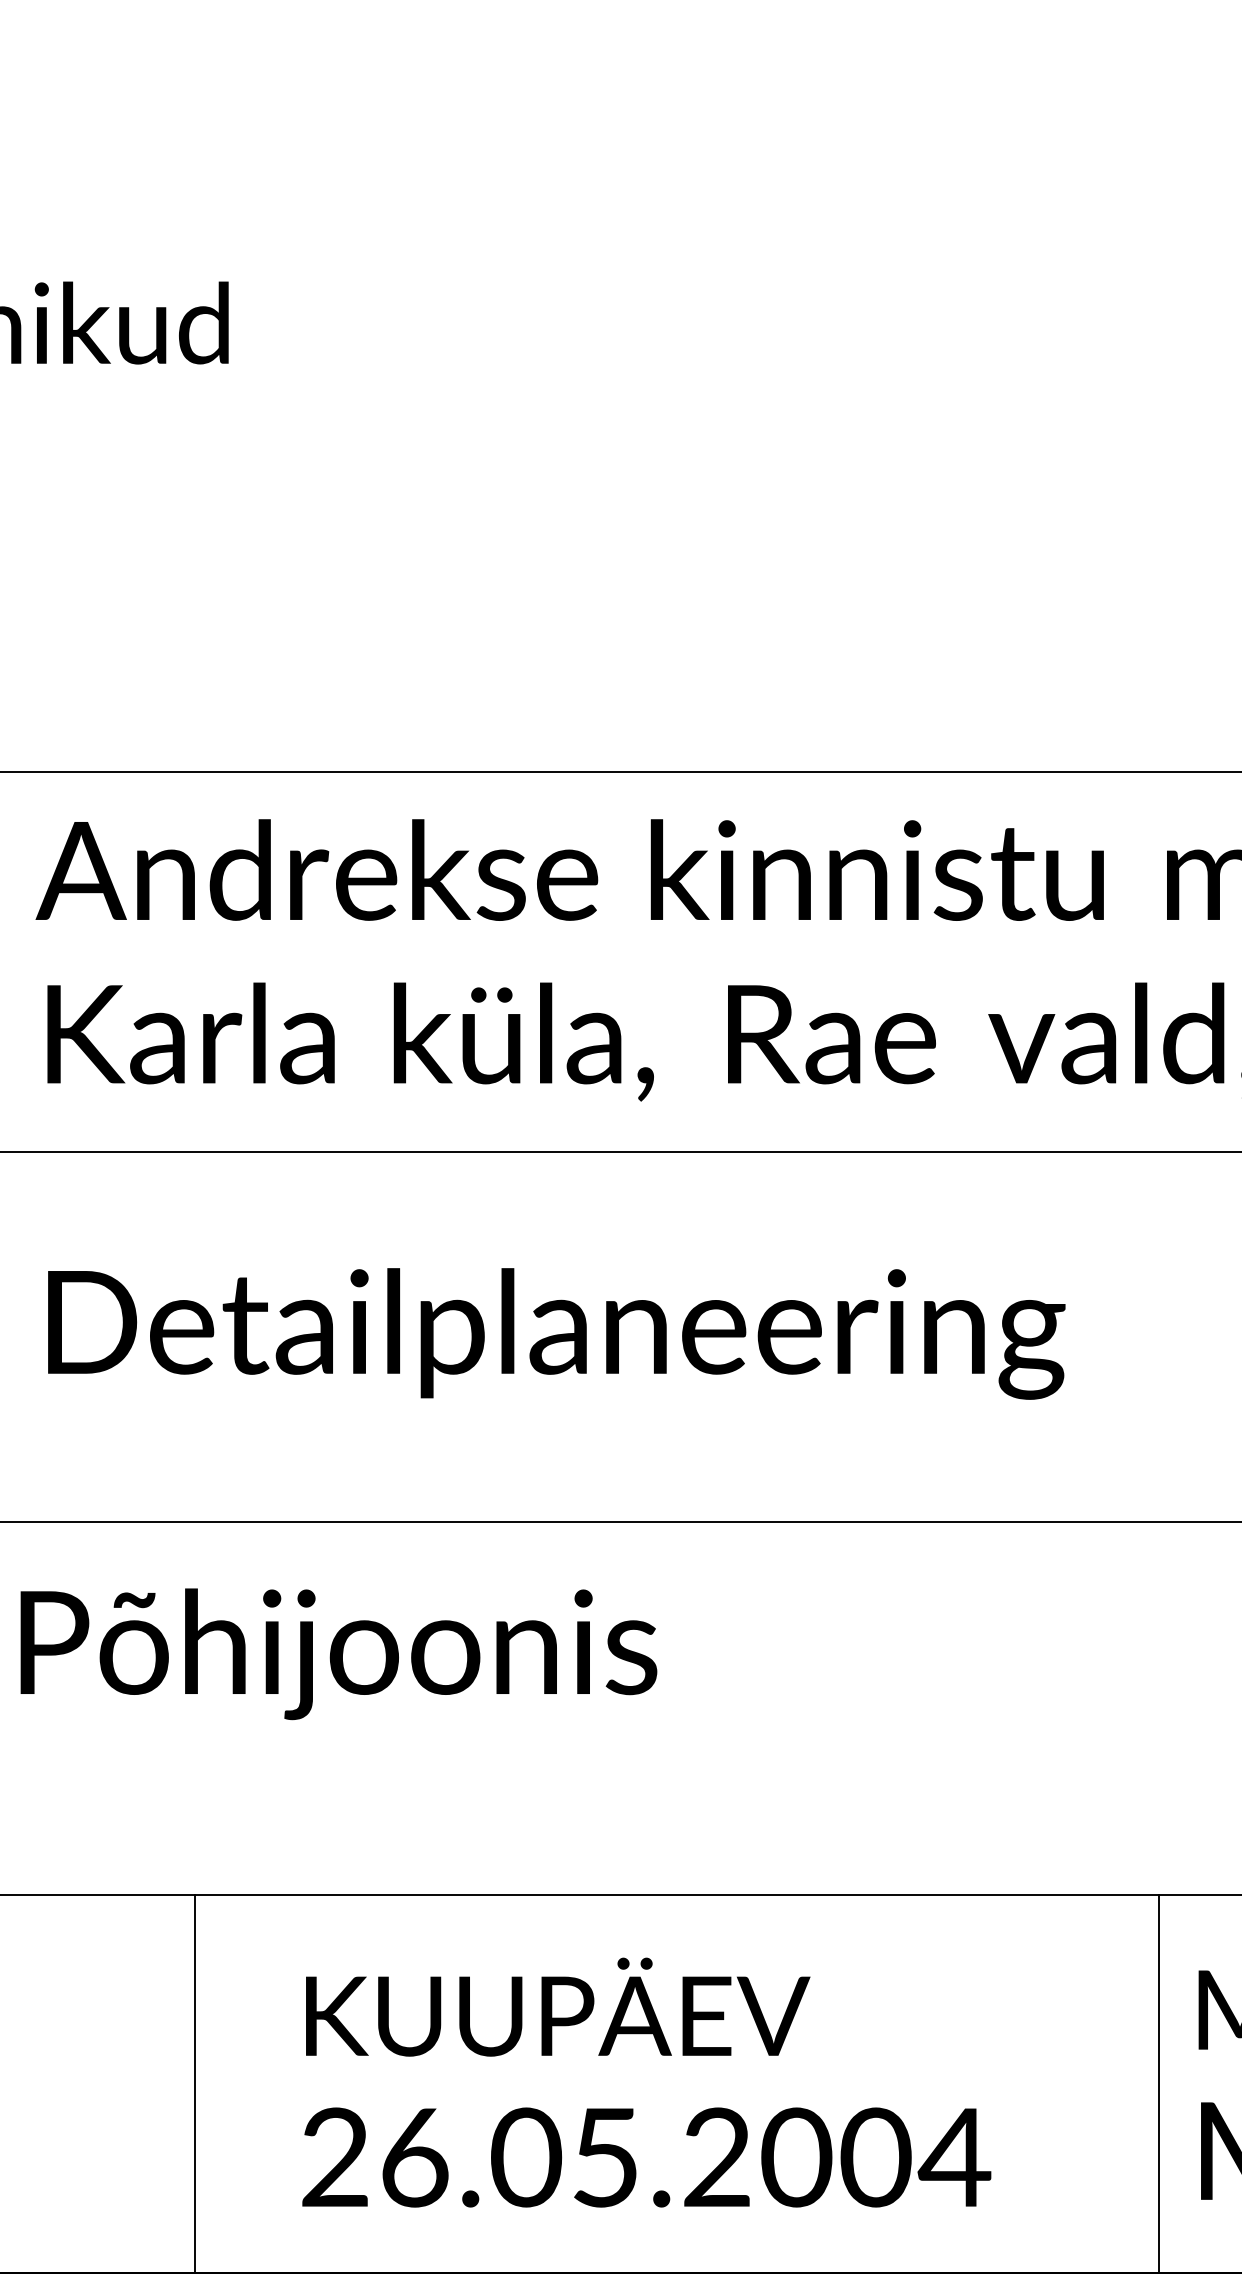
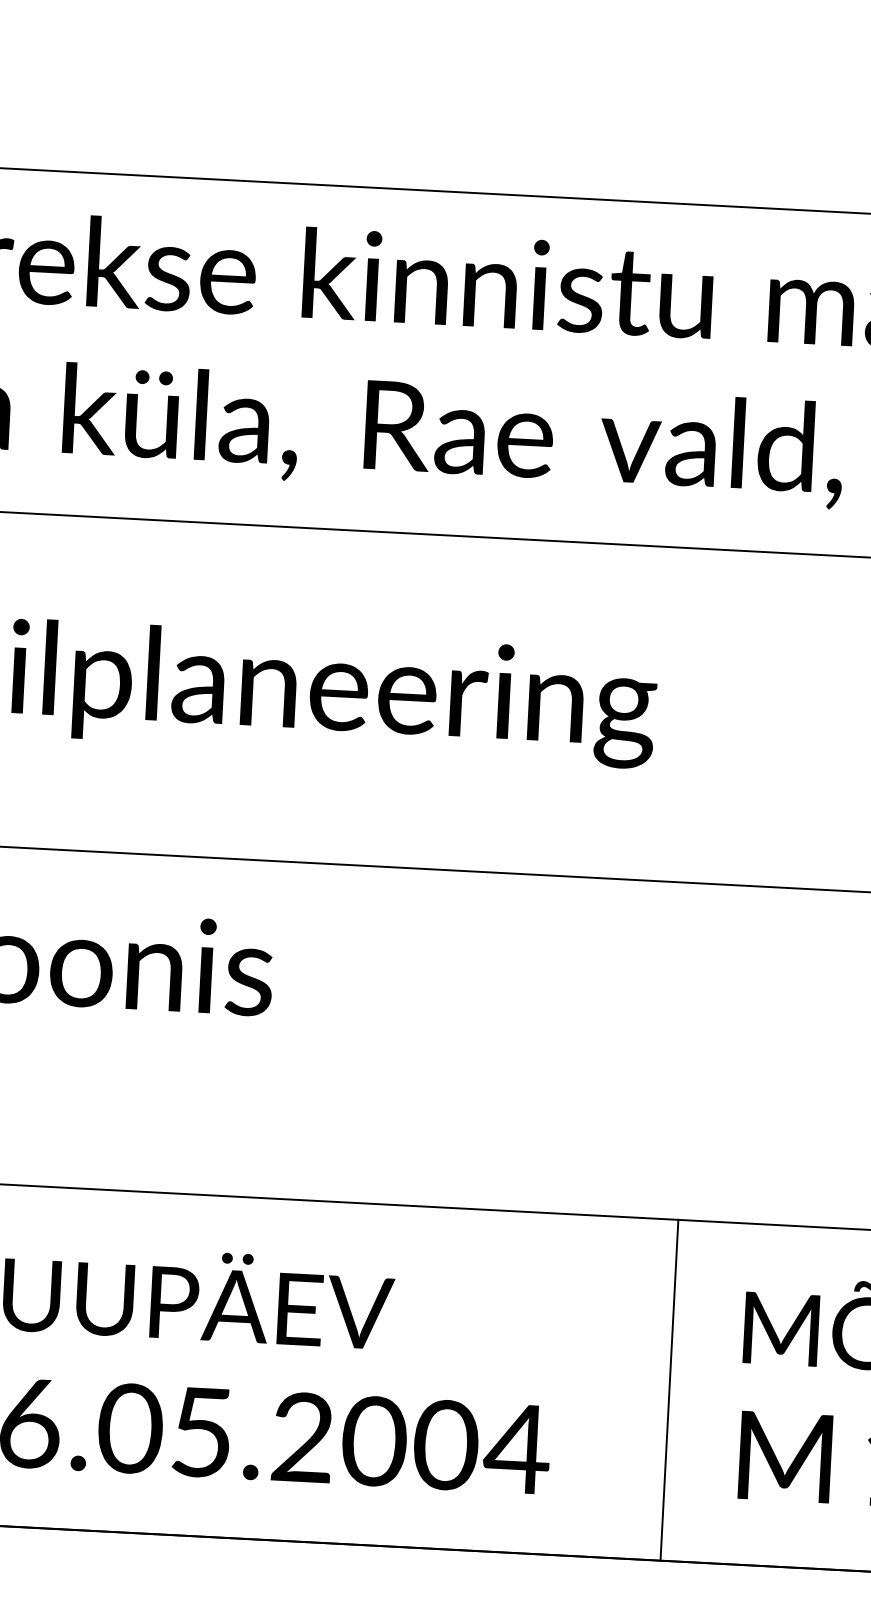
line: (1158, 2083) -> (669, 1389), moved

